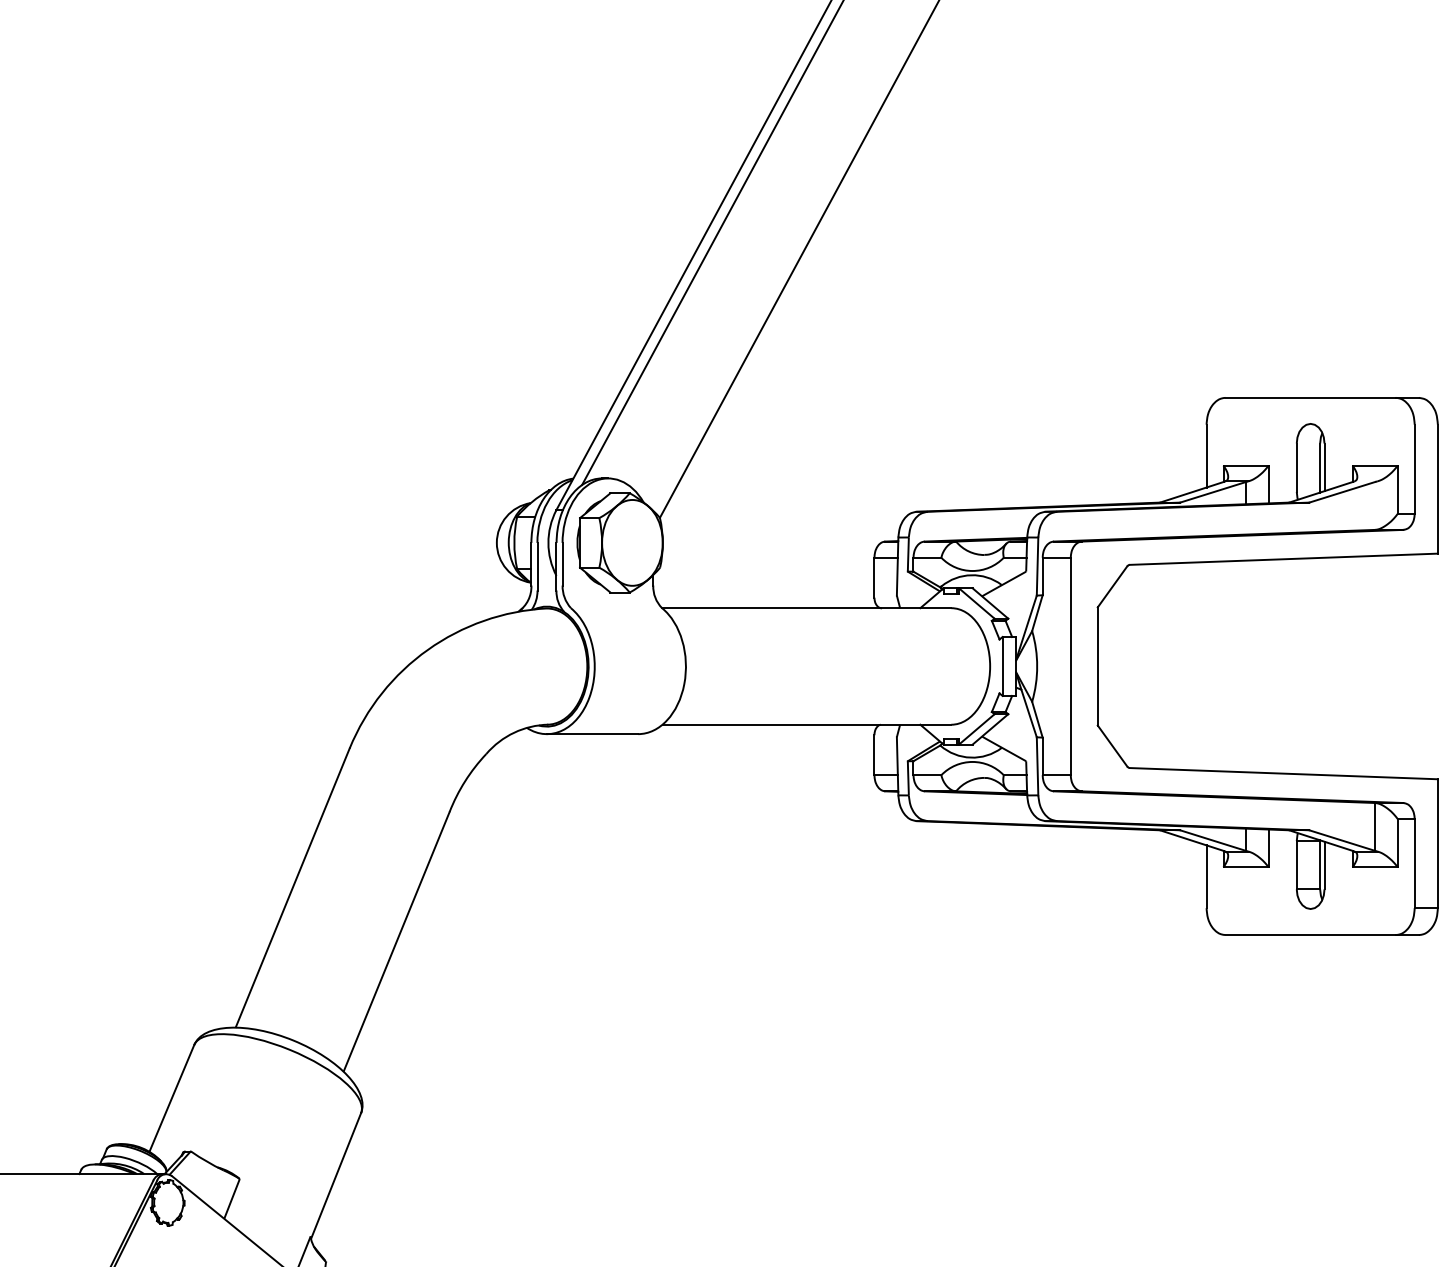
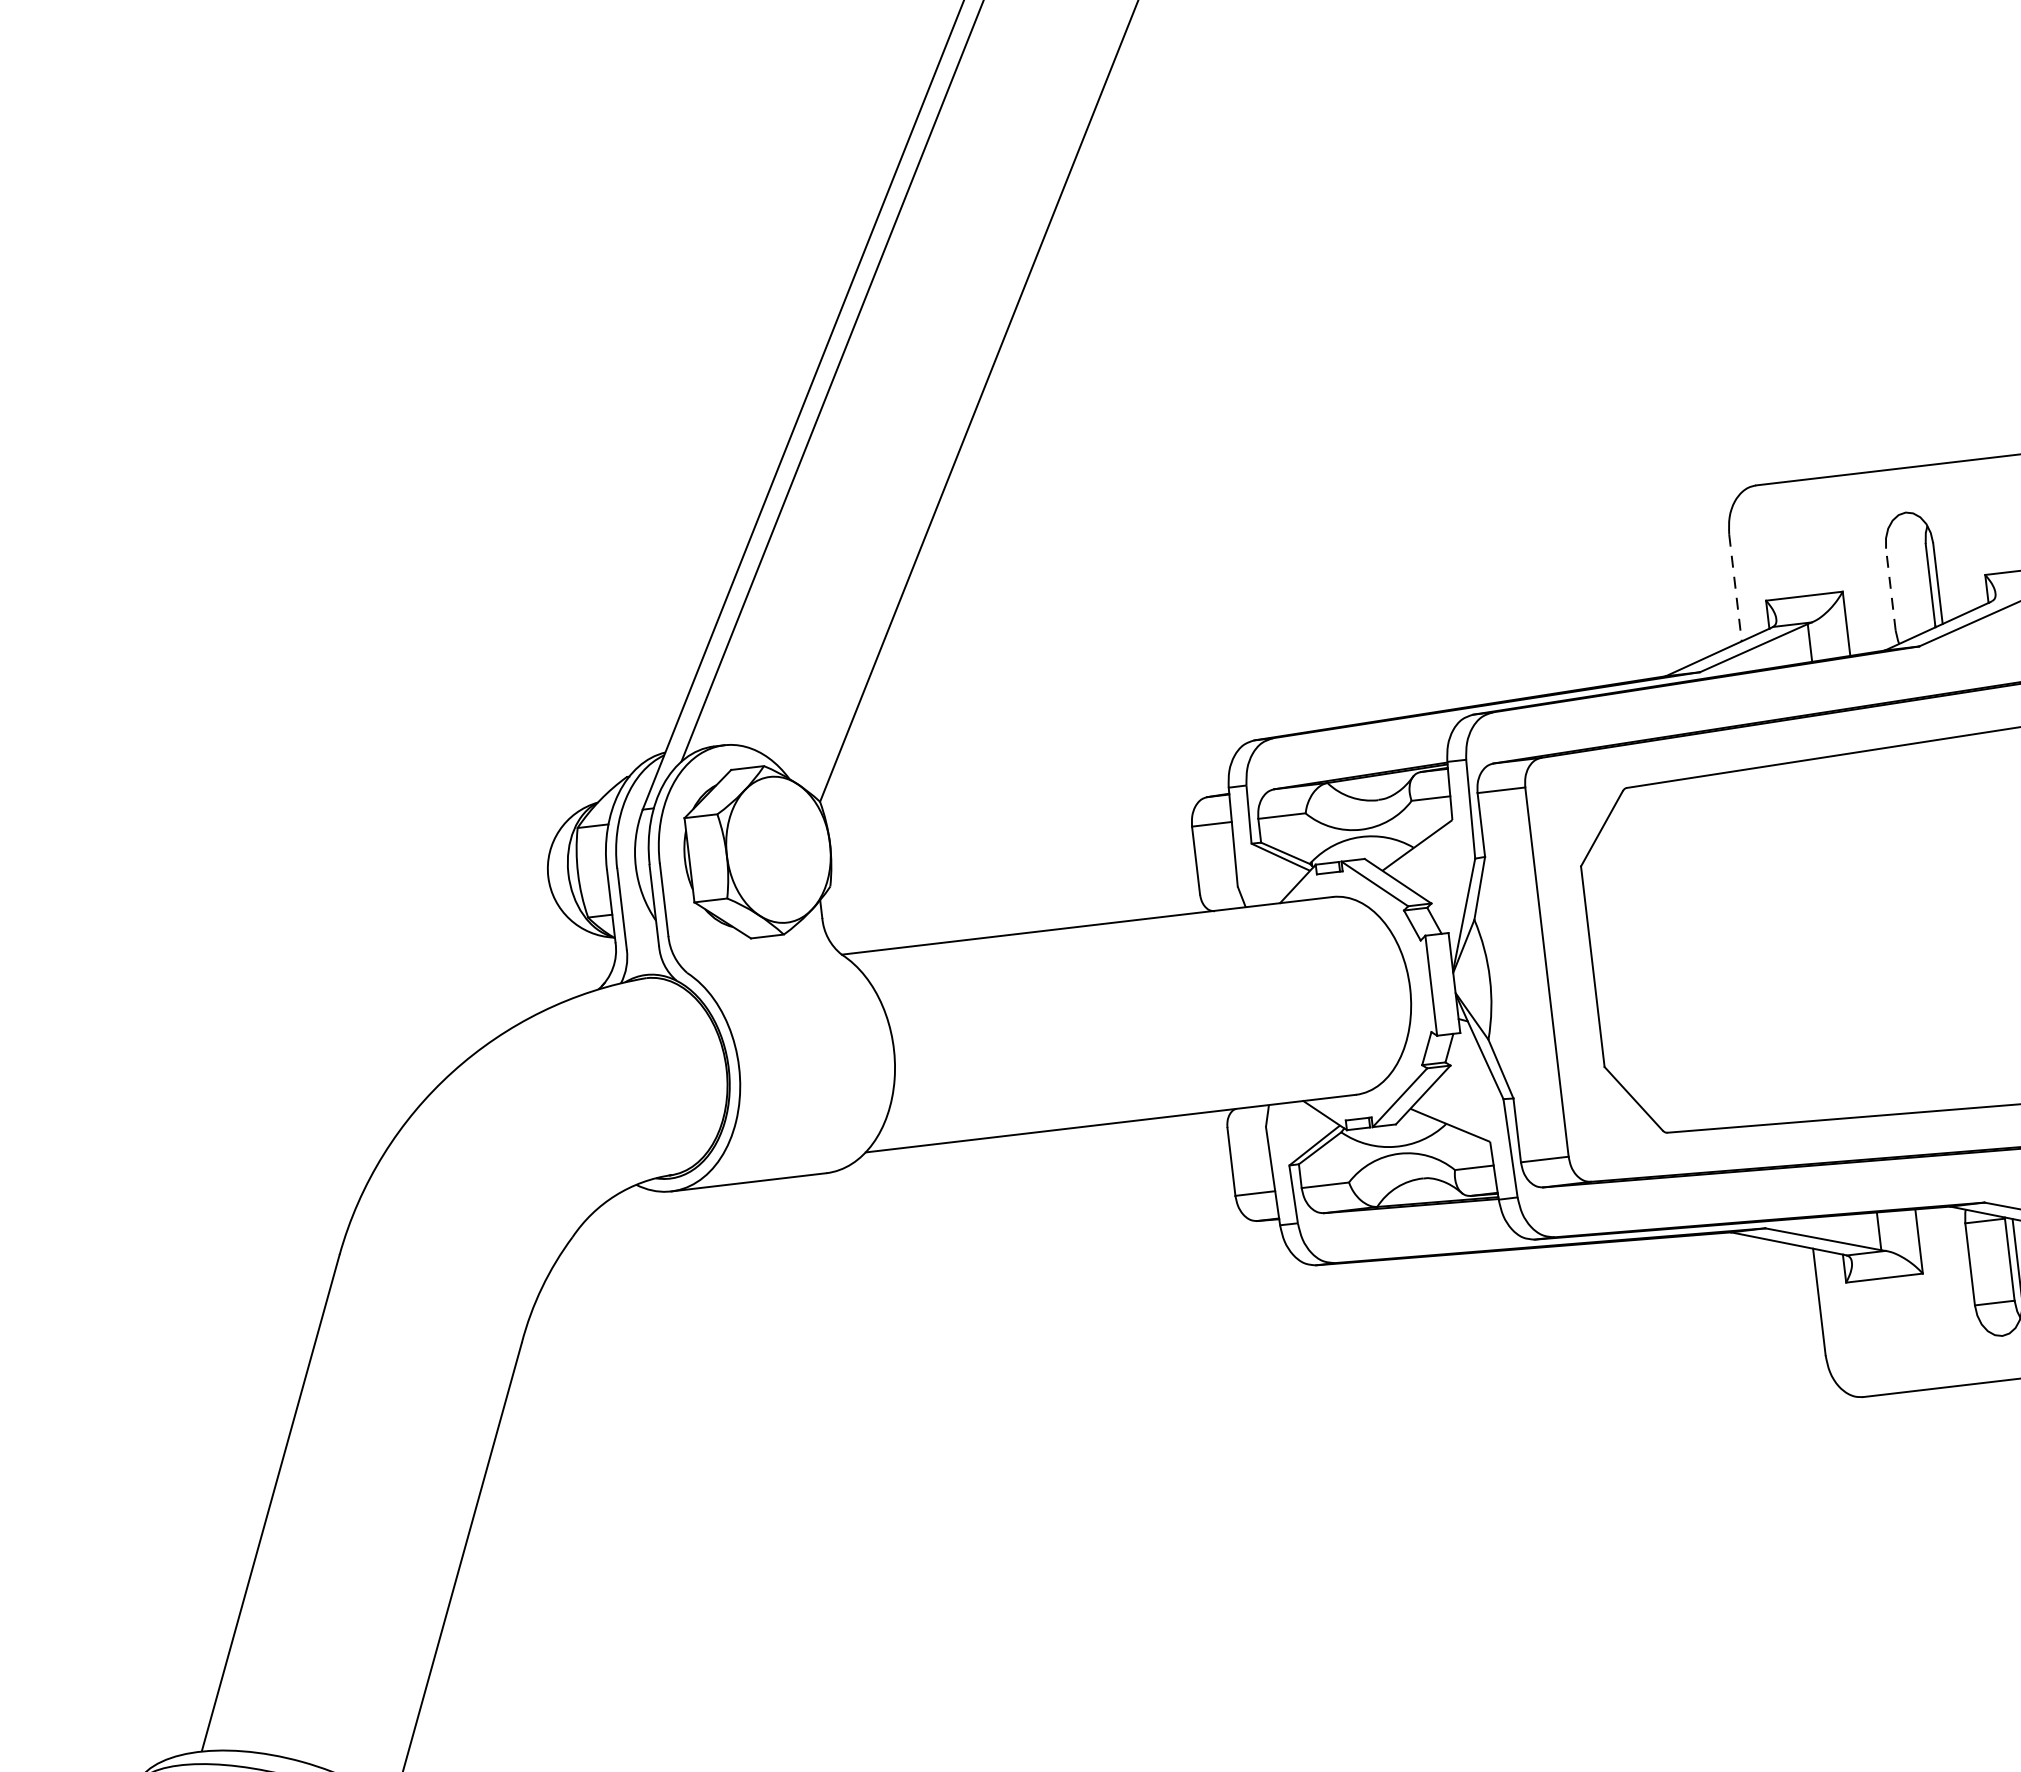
line: (1206, 456) -> (1735, 588), solid -> dashed
line: (1296, 467) -> (1890, 589), solid -> dashed

